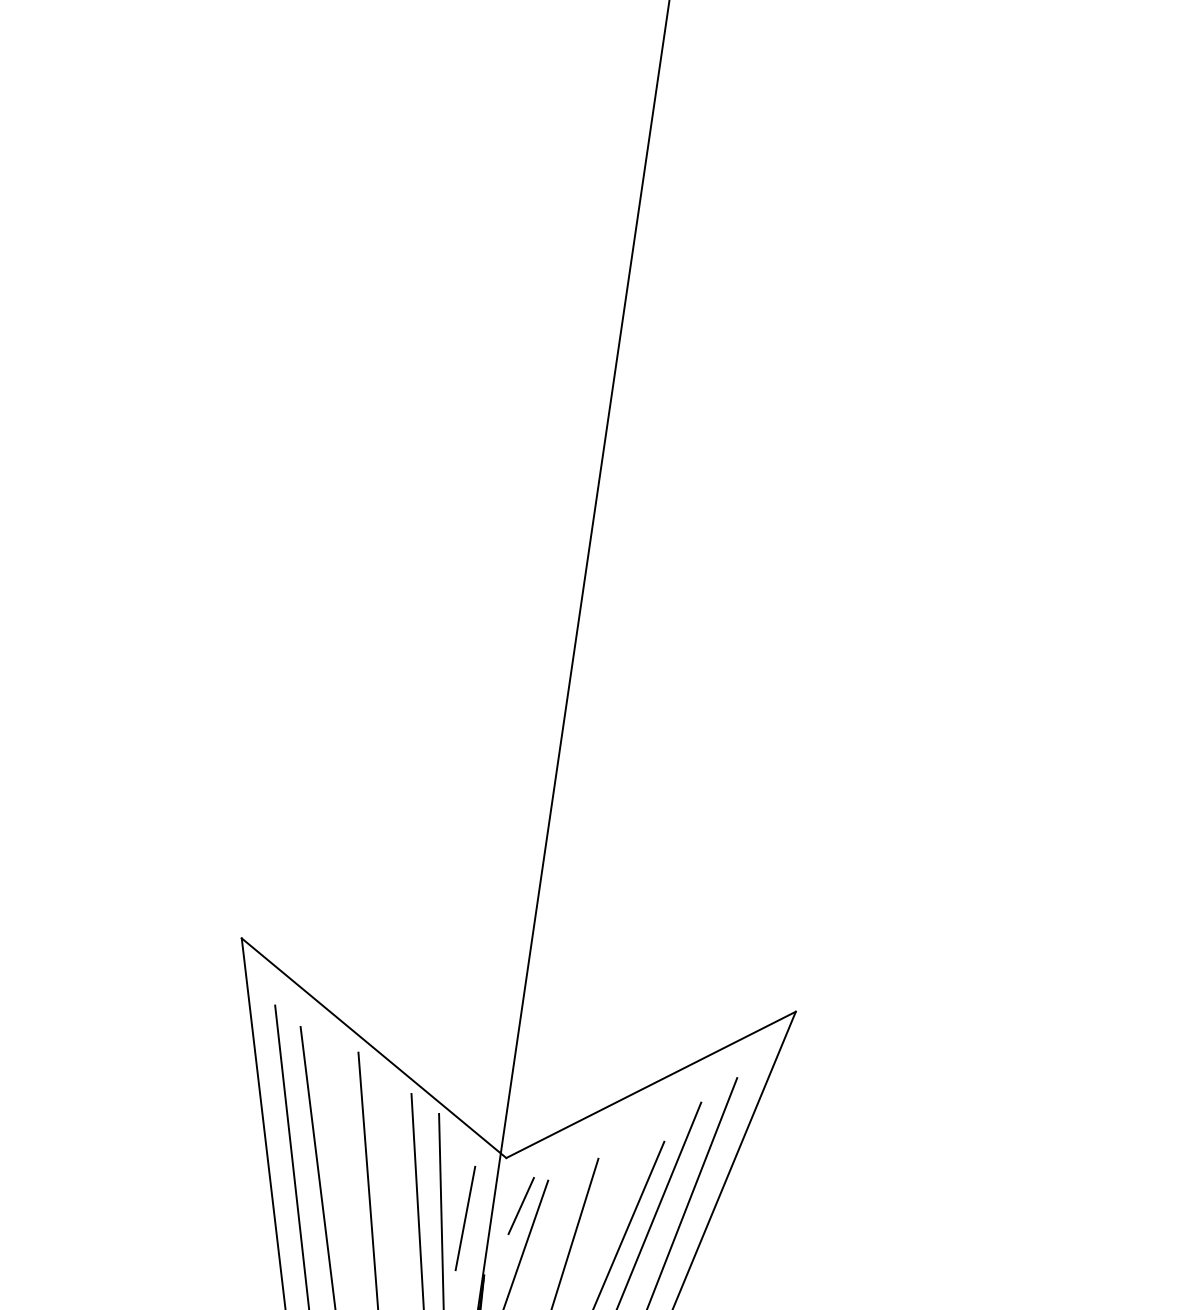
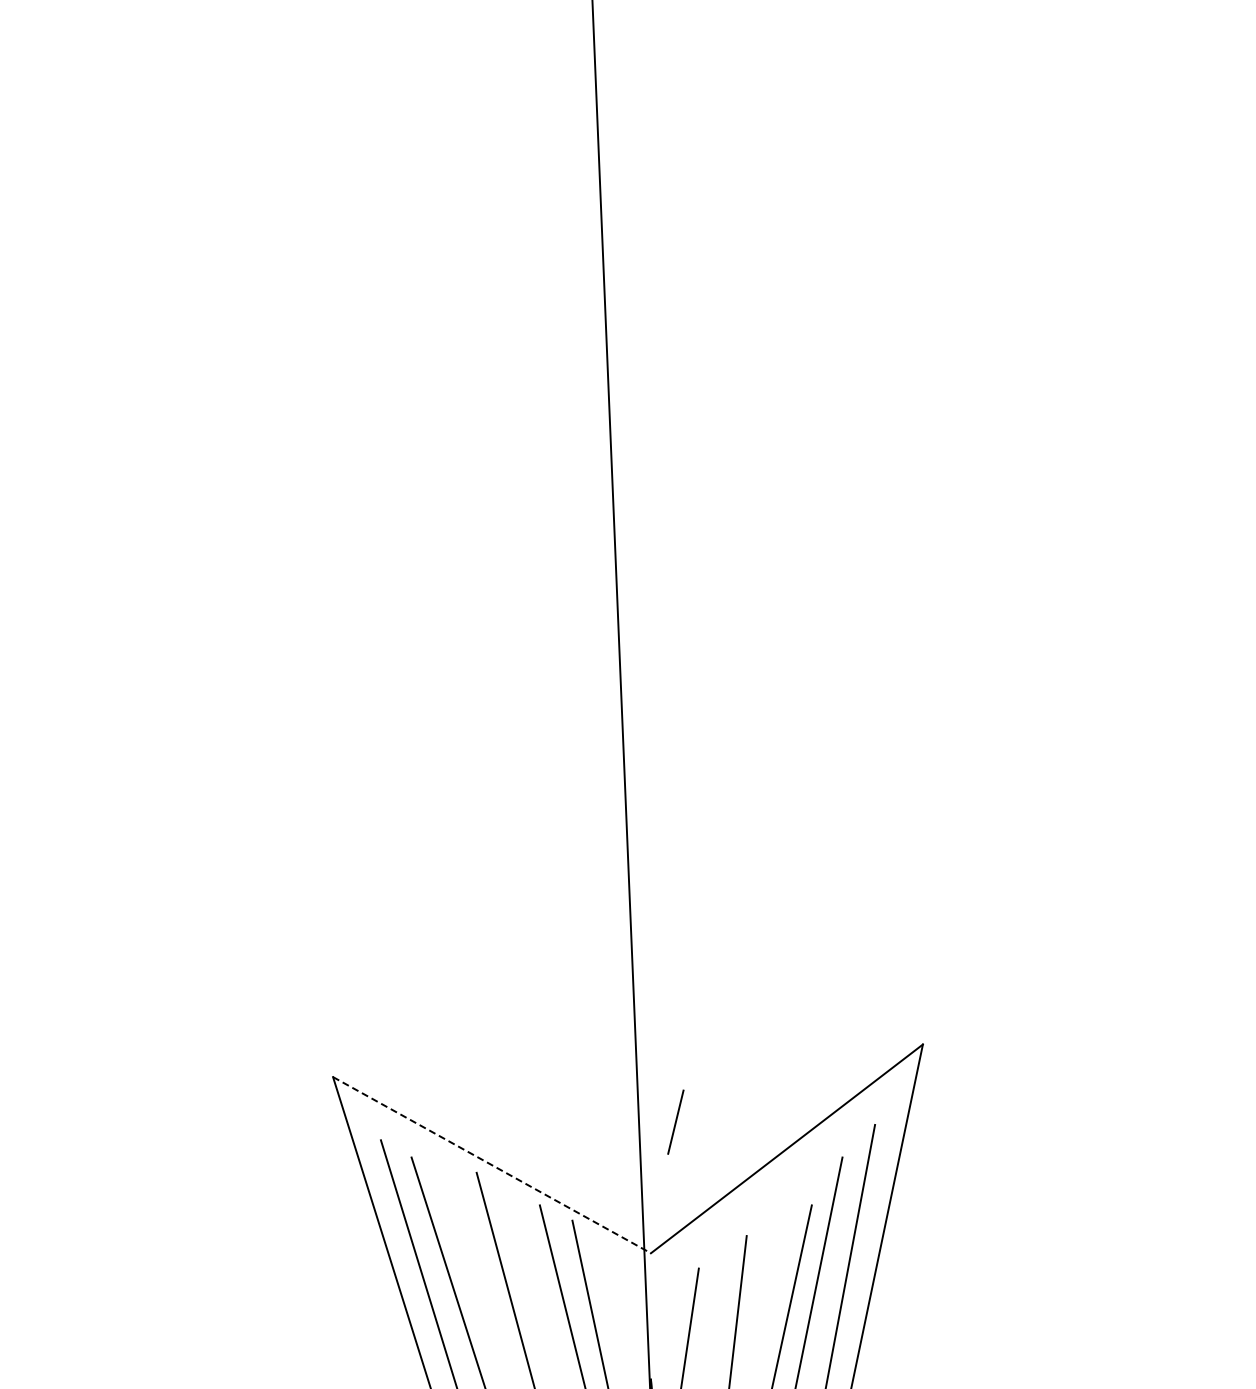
line: (374, 1048) -> (492, 1165), solid -> dashed
line: (521, 1205) -> (675, 1121), moved
line: (465, 1217) -> (620, 1323), removed

